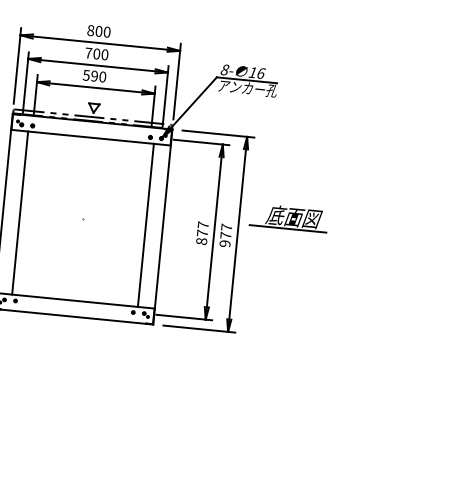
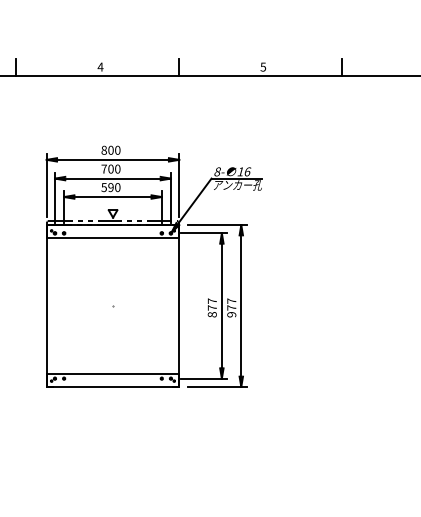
line: (19, 212) -> (60, 305), removed
part: (288, 218) -> (281, 288), removed
line: (146, 224) -> (165, 305), removed

